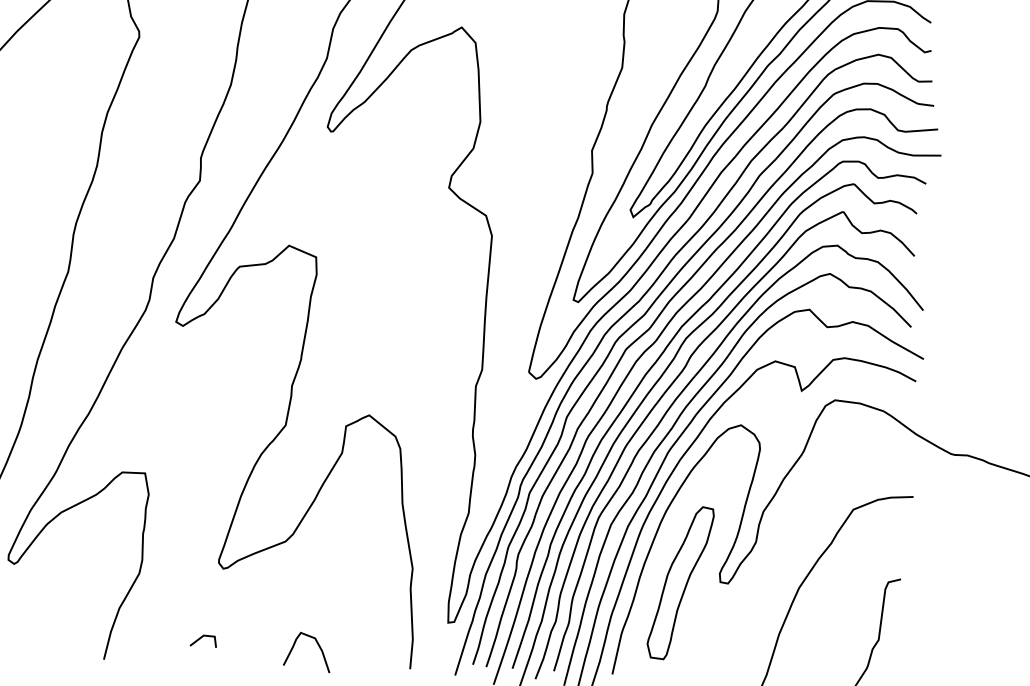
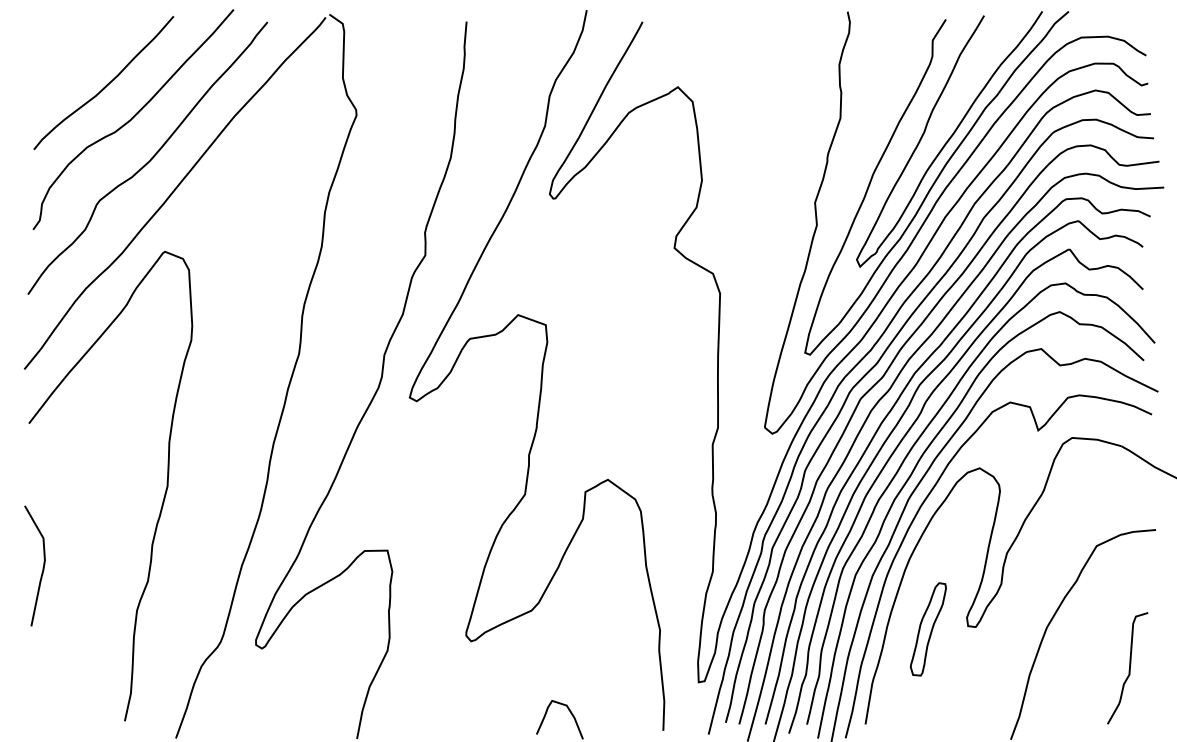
part: (680, 583) -> (928, 629), size x0.6
line: (201, 638) -> (453, 712), removed

